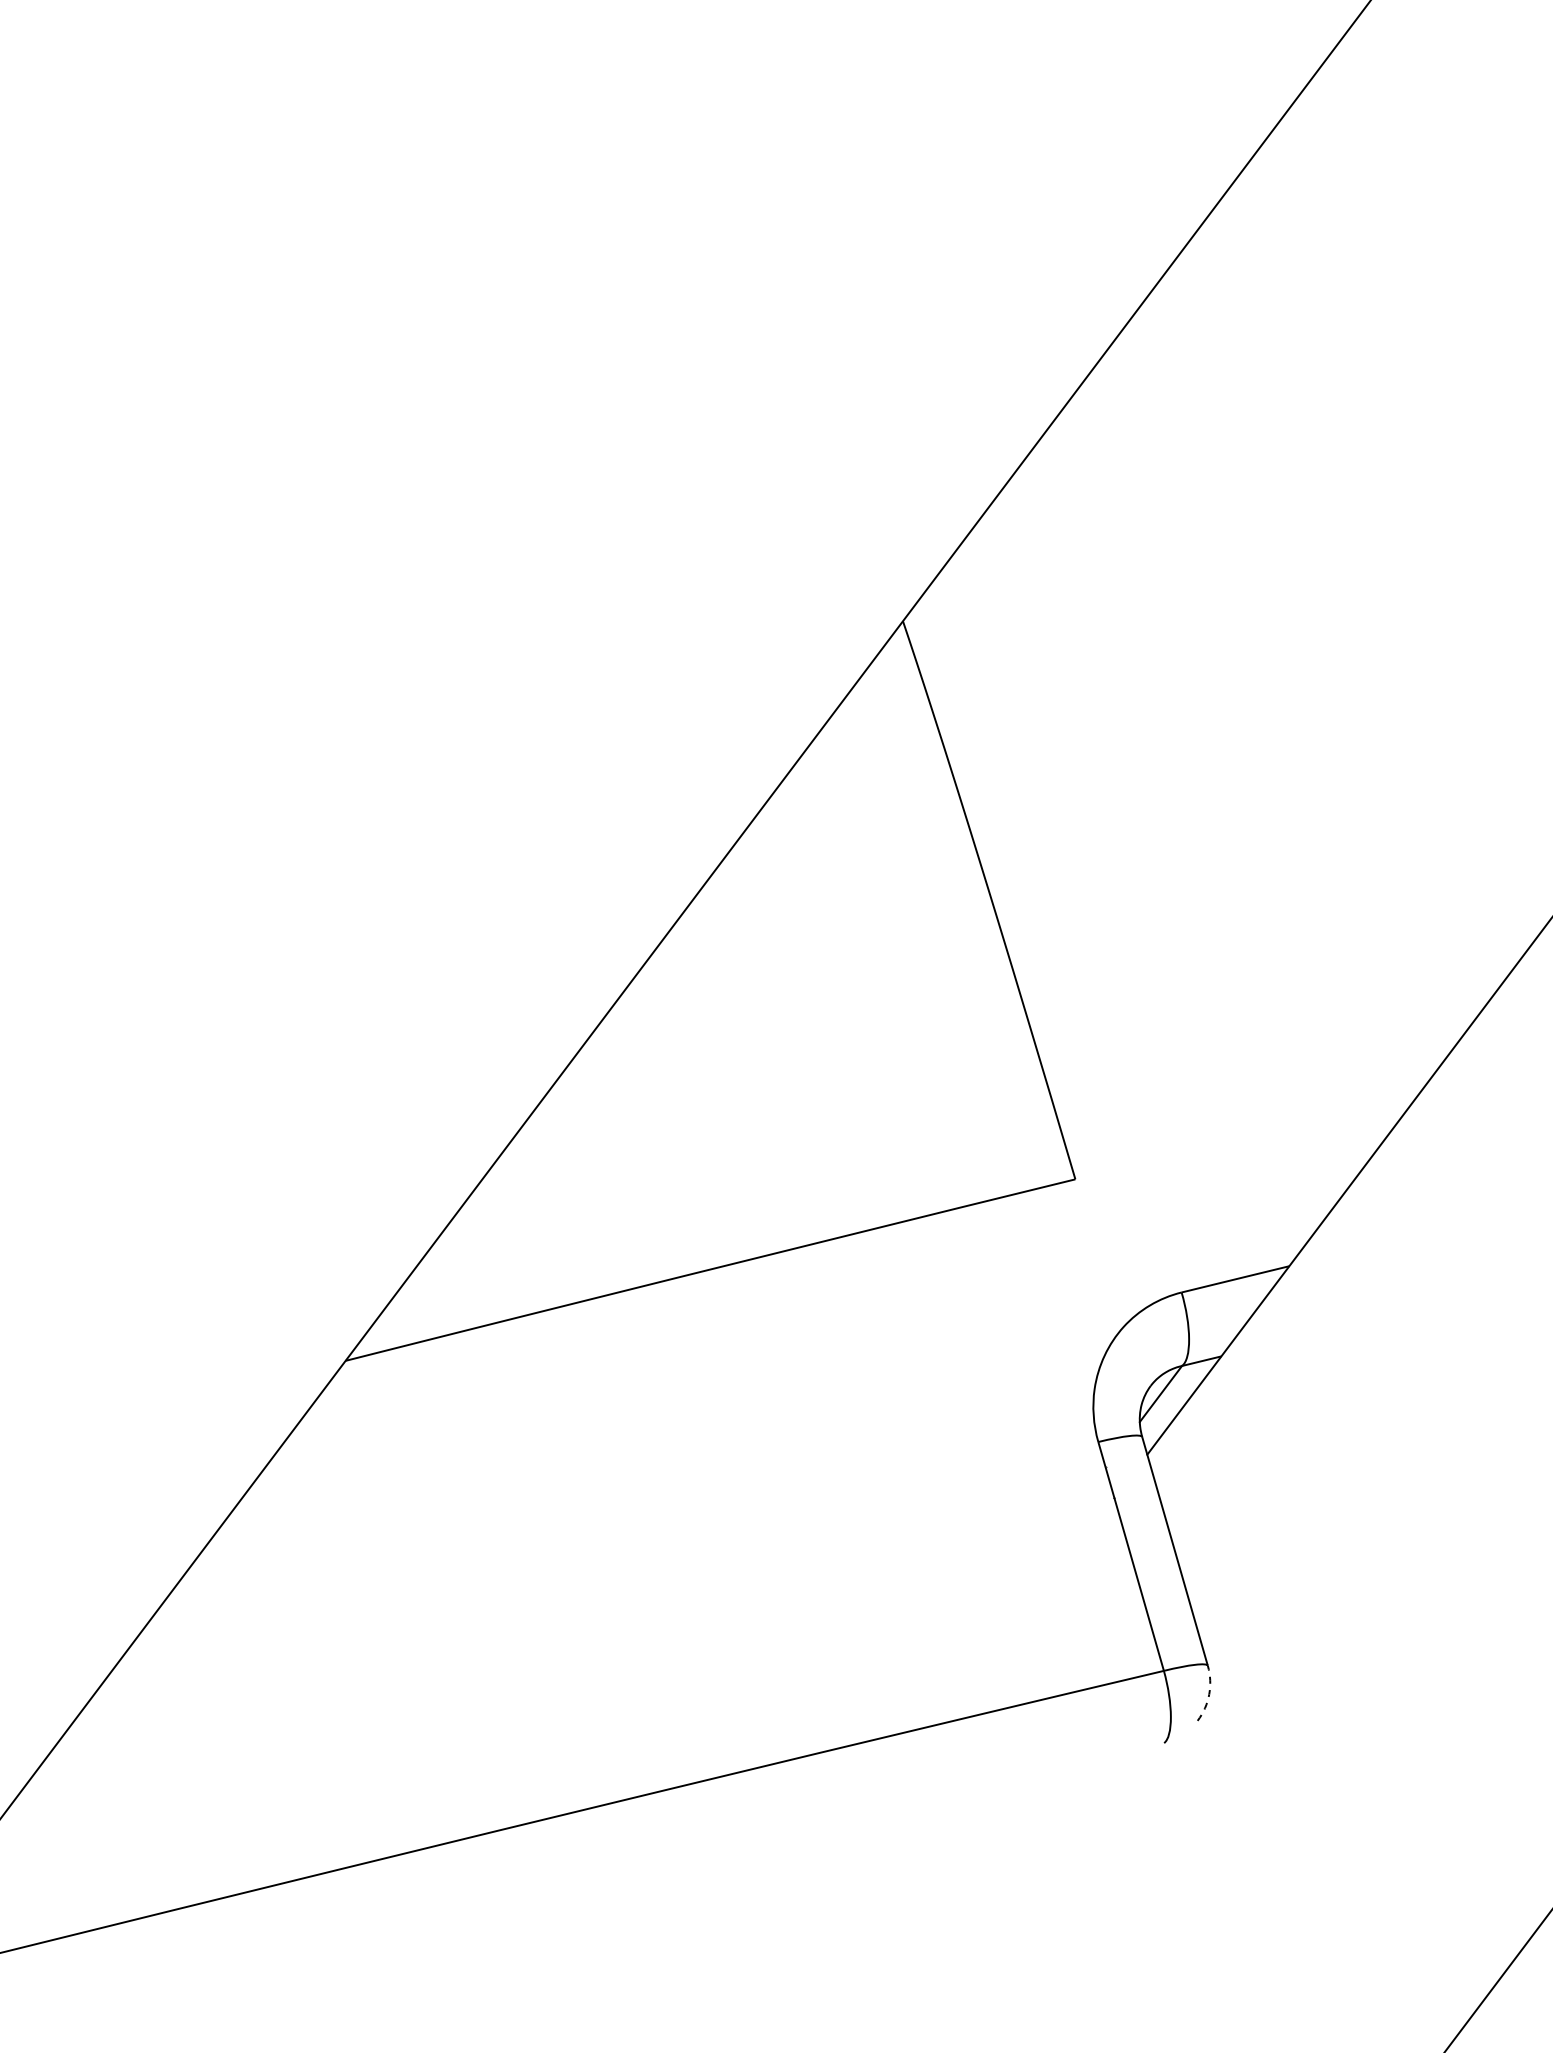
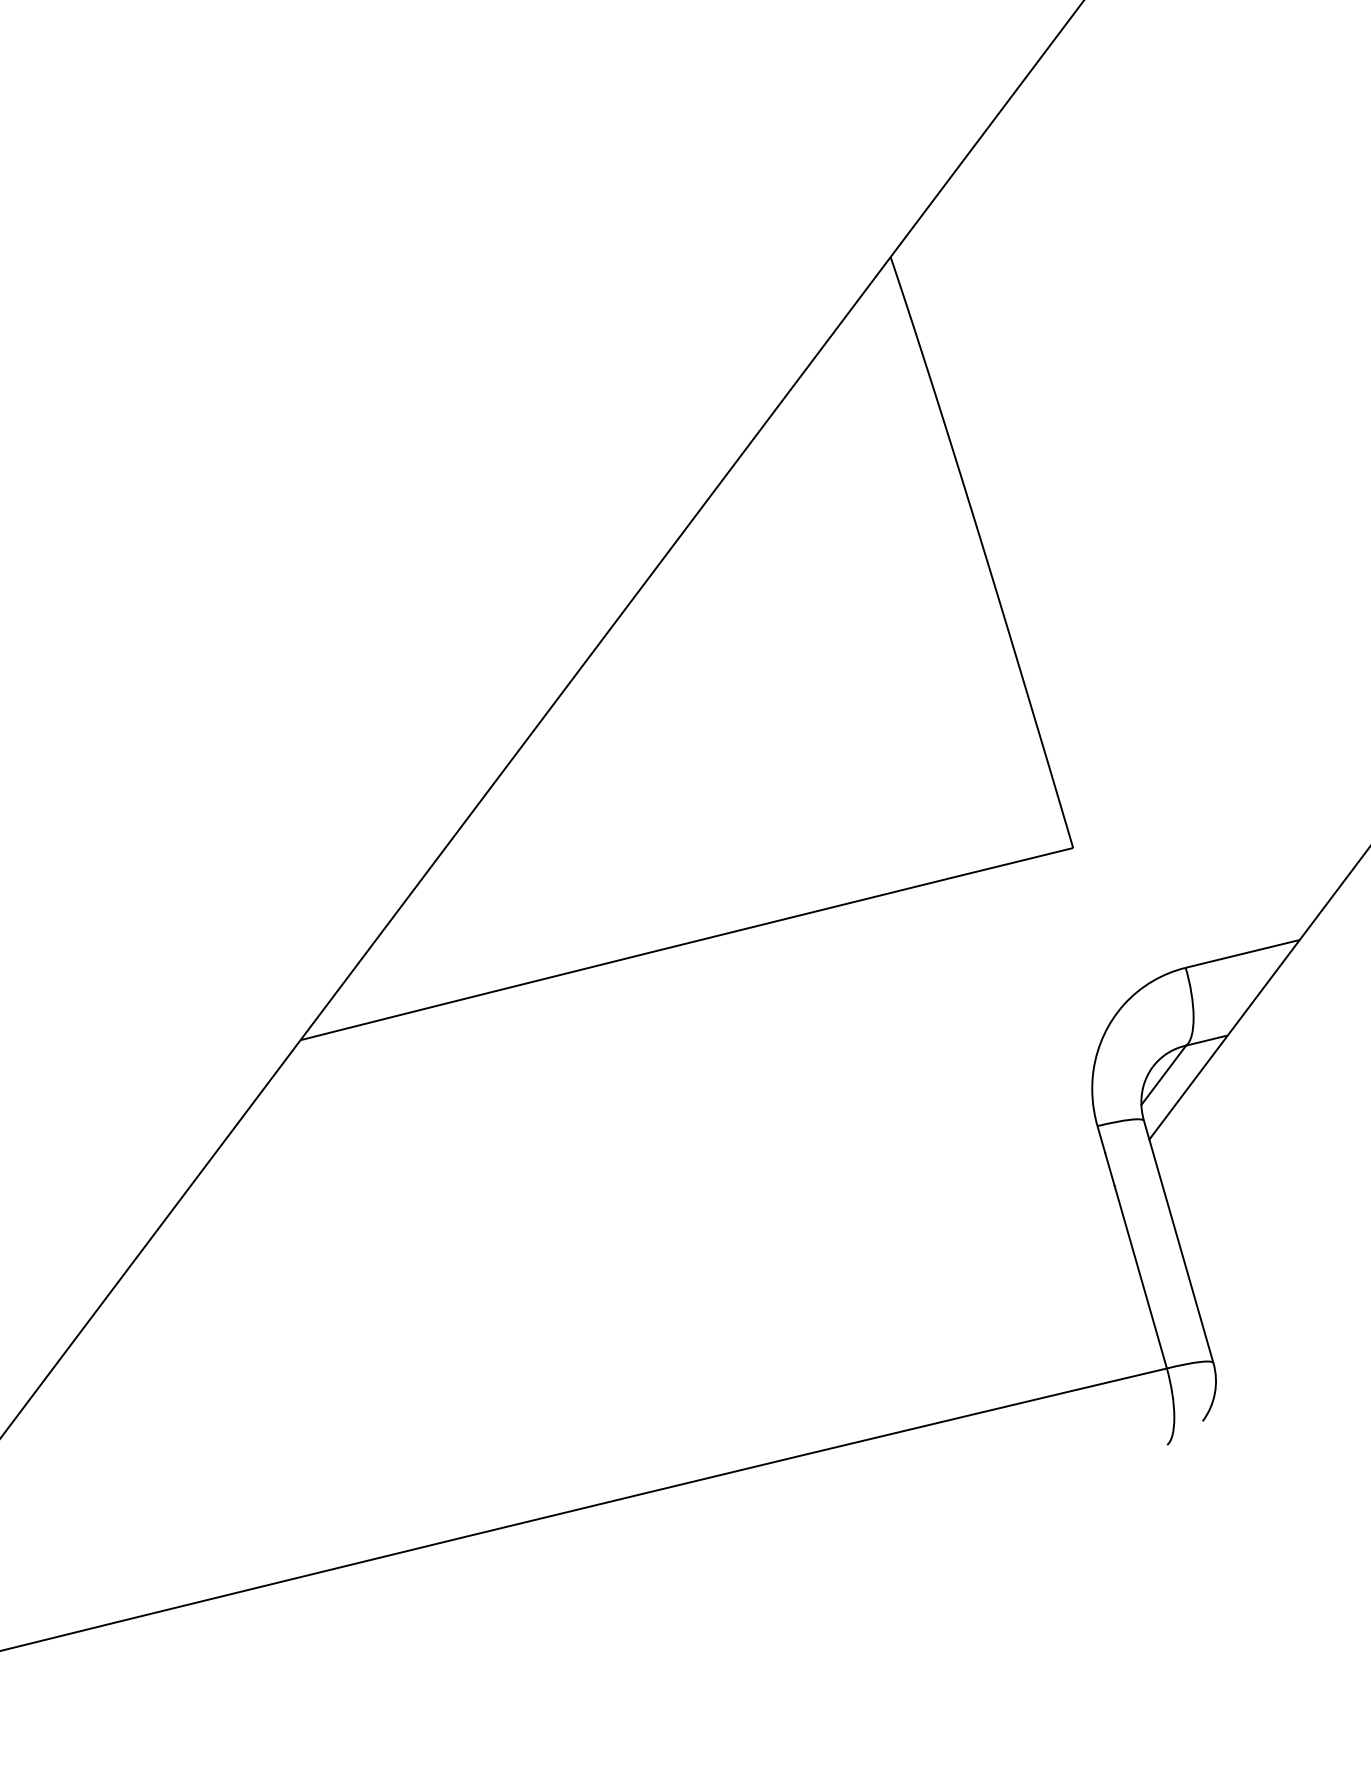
arc: (1209, 1694) -> (1215, 1393), dashed -> solid

